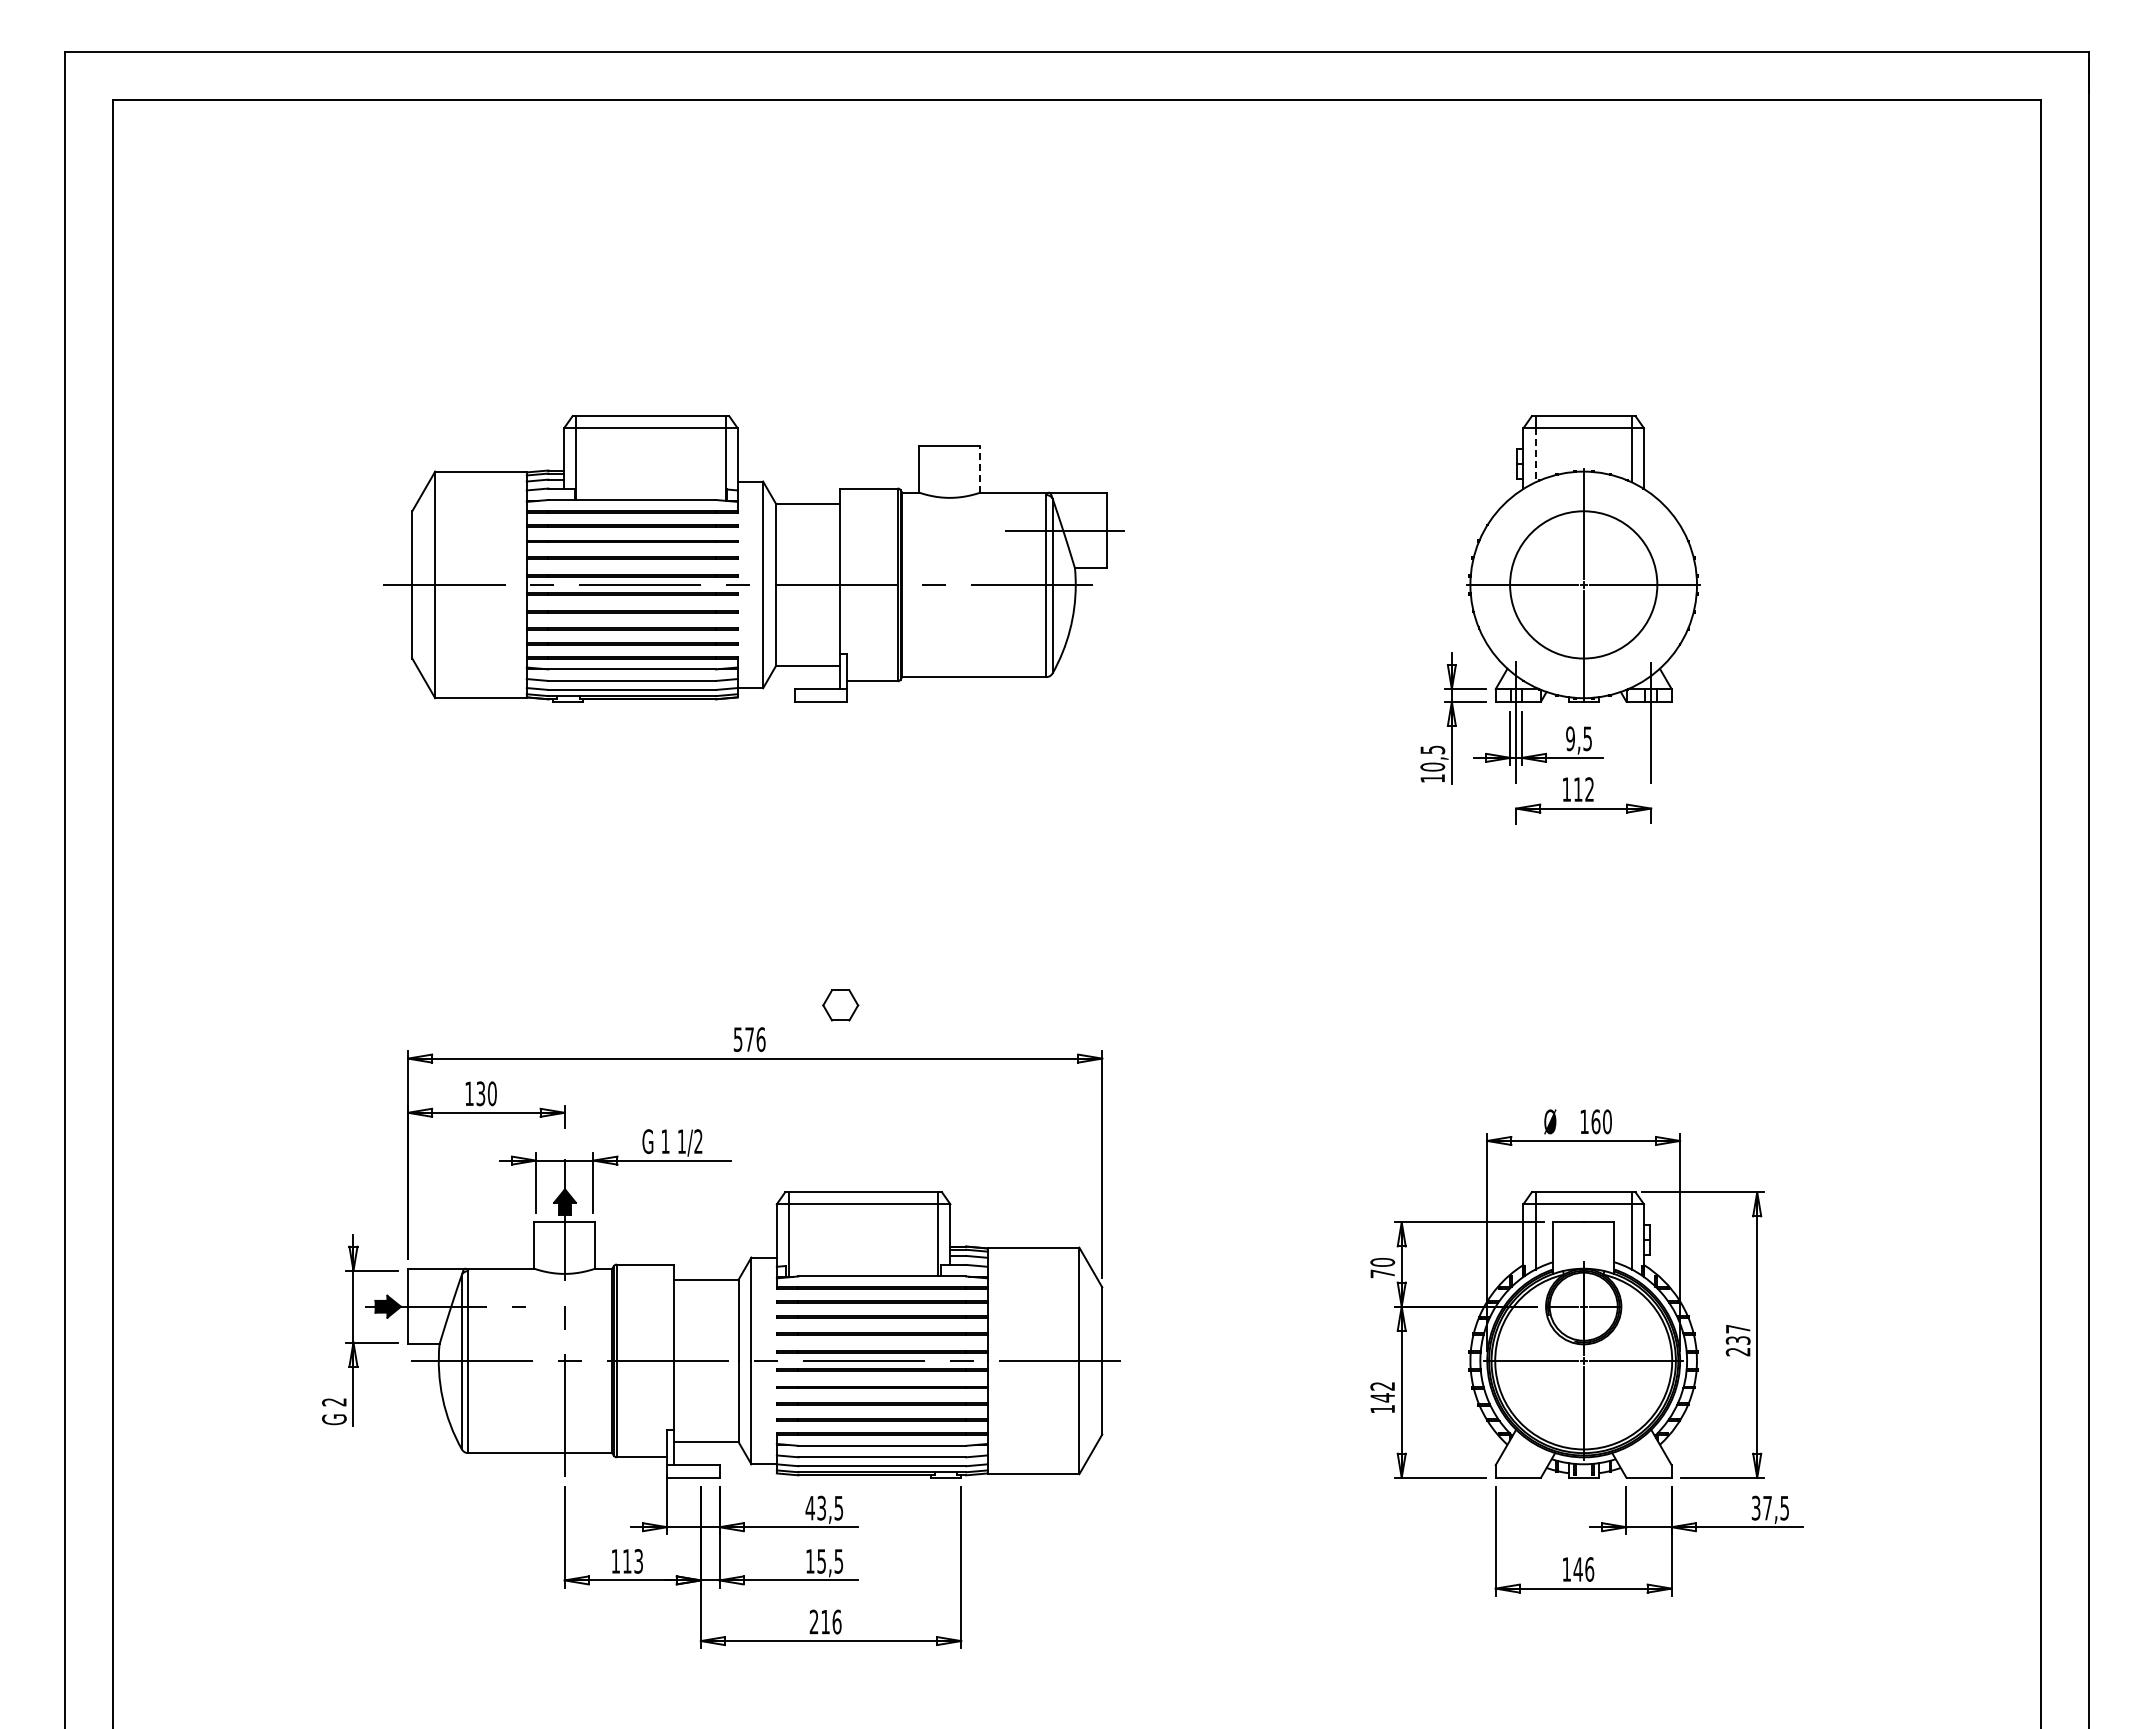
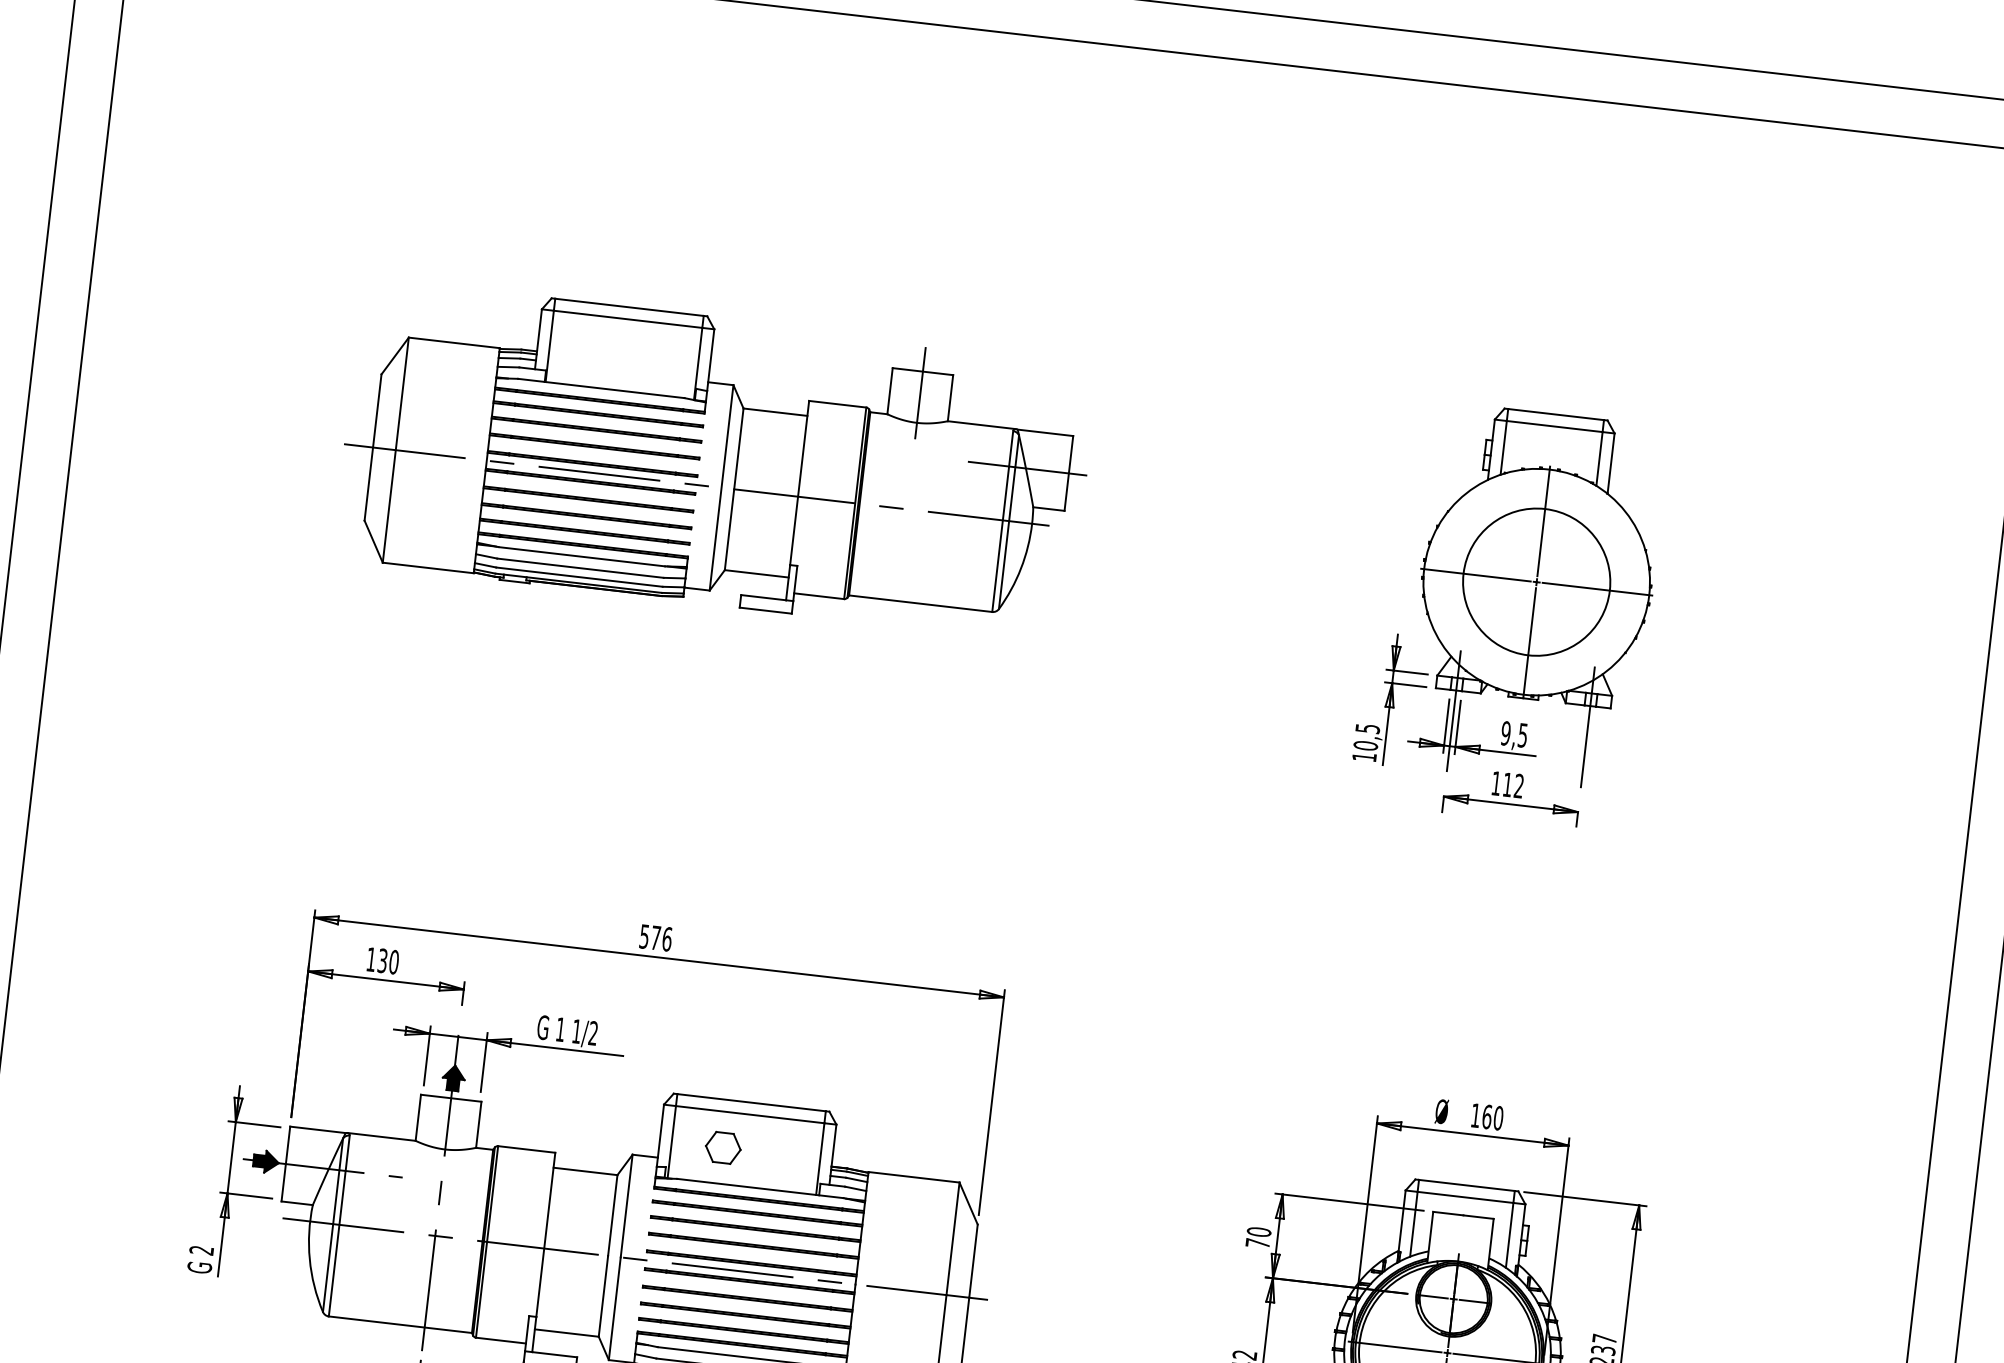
line: (1535, 455) -> (1503, 448), dashed -> solid
line: (949, 467) -> (920, 392), added
line: (980, 469) -> (950, 398), dashed -> solid
part: (840, 1005) -> (723, 1147), moved

